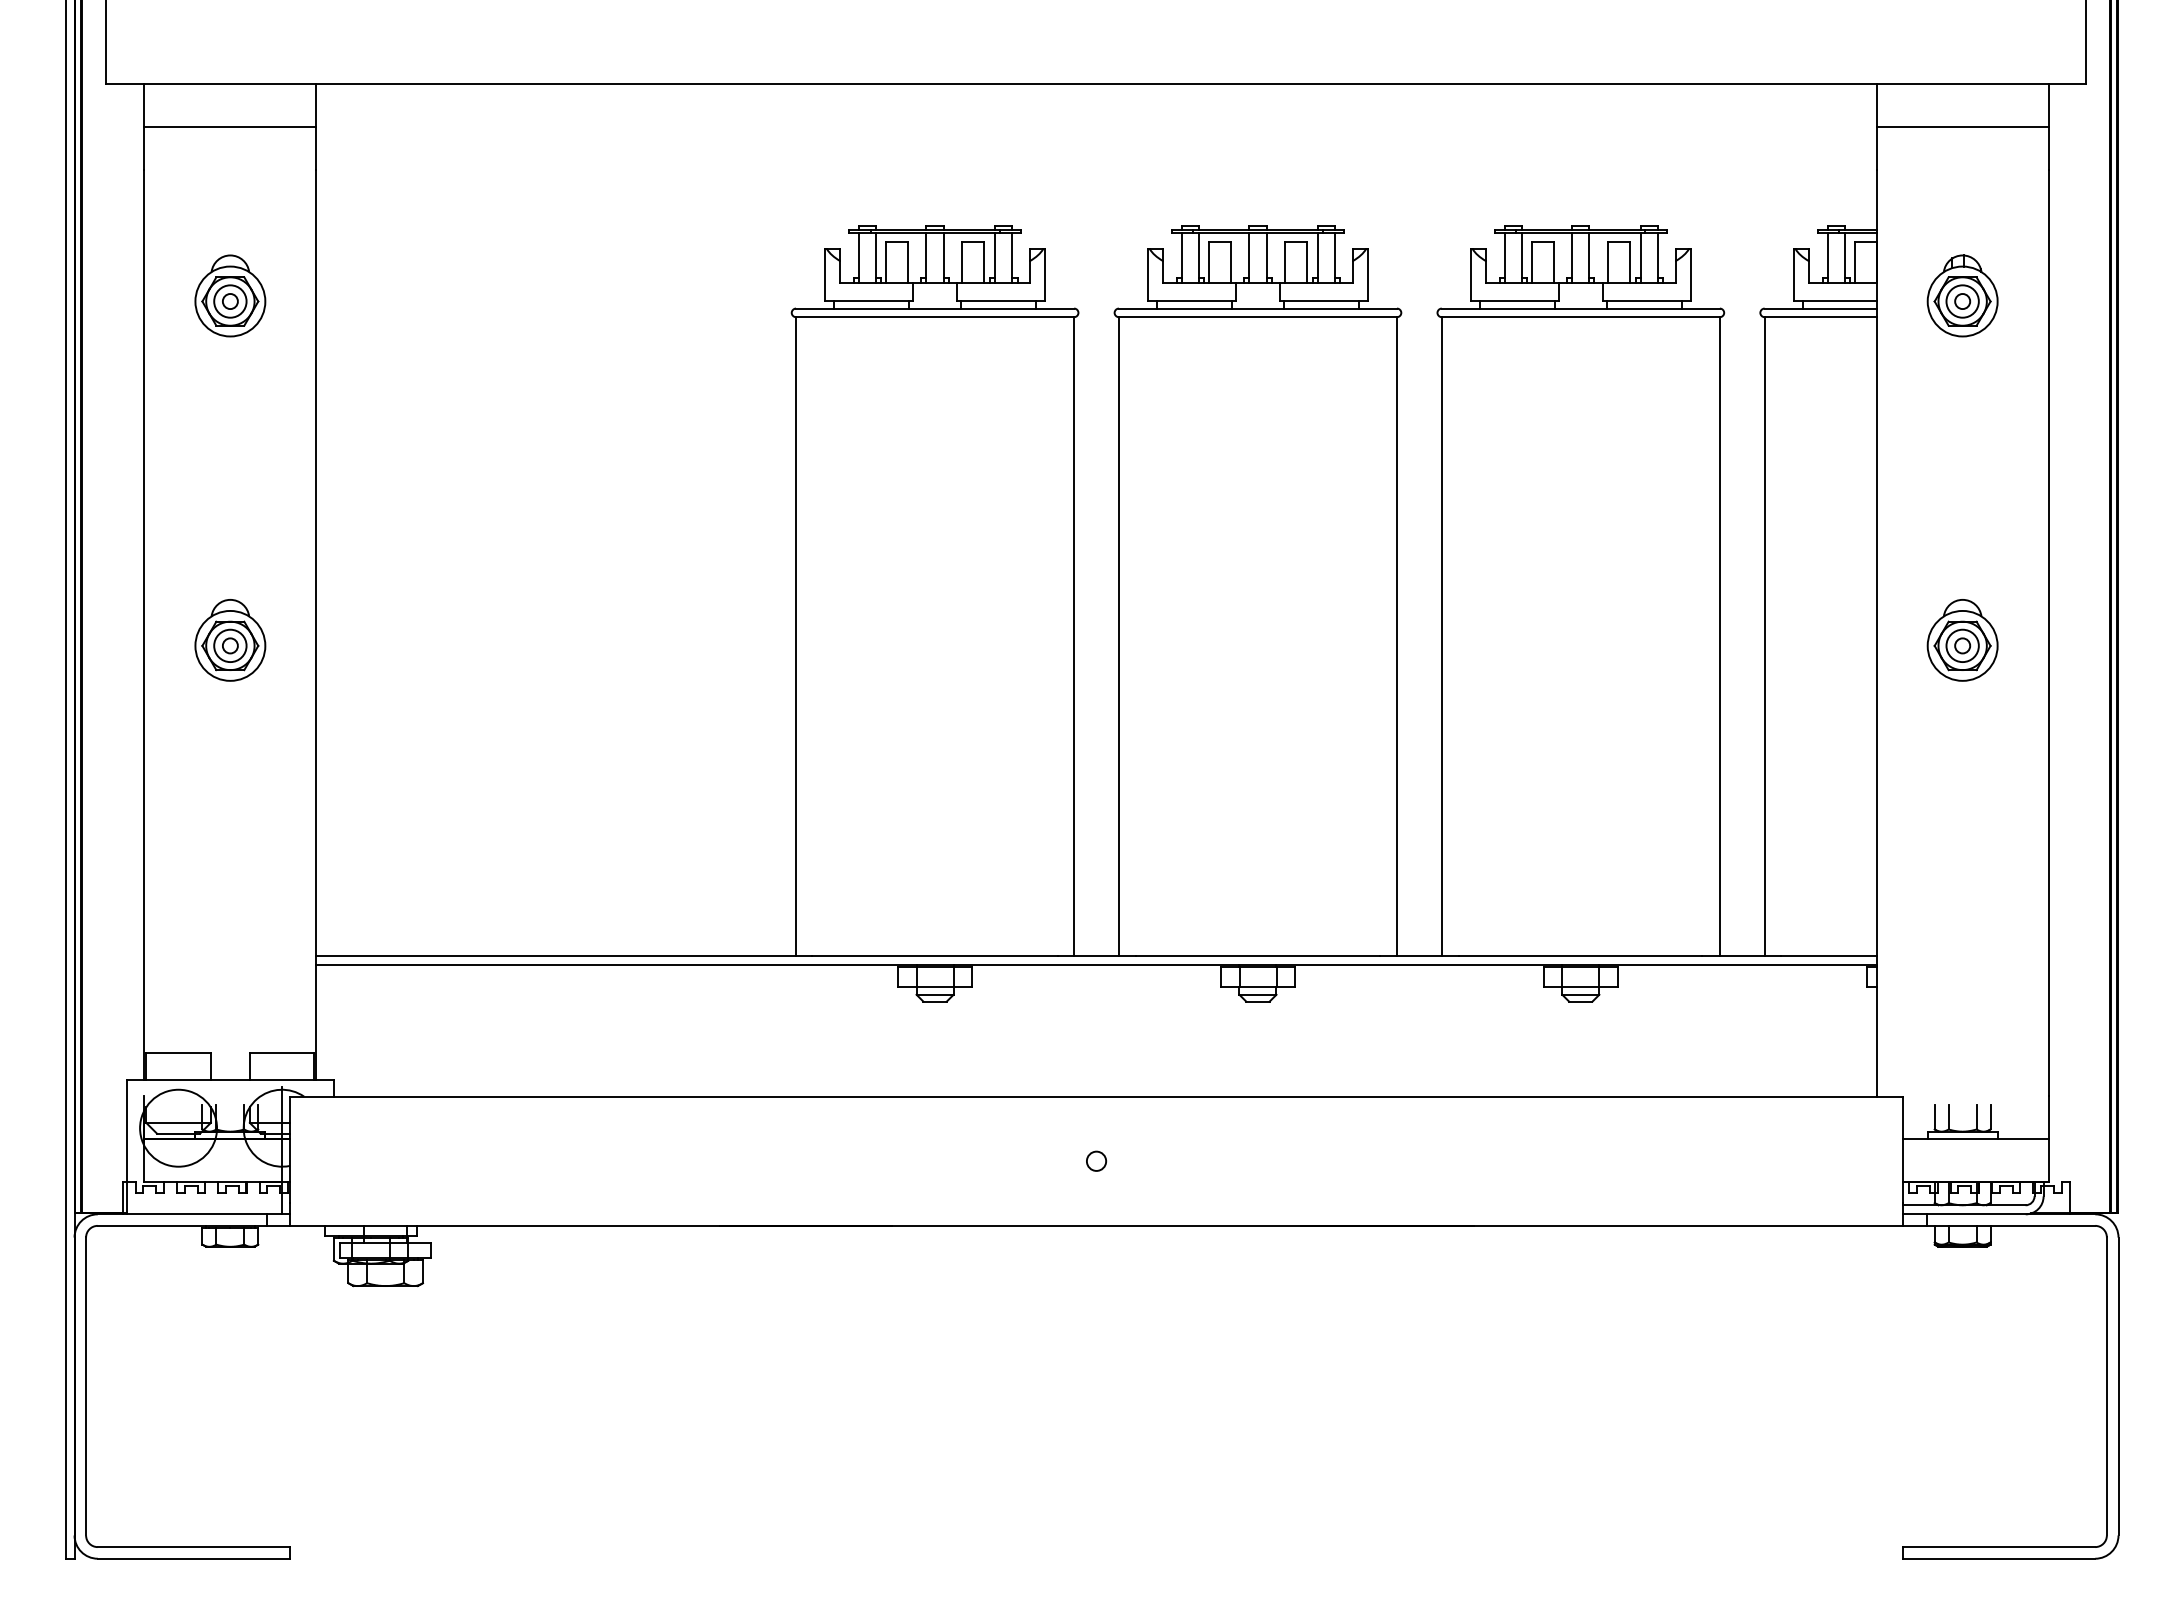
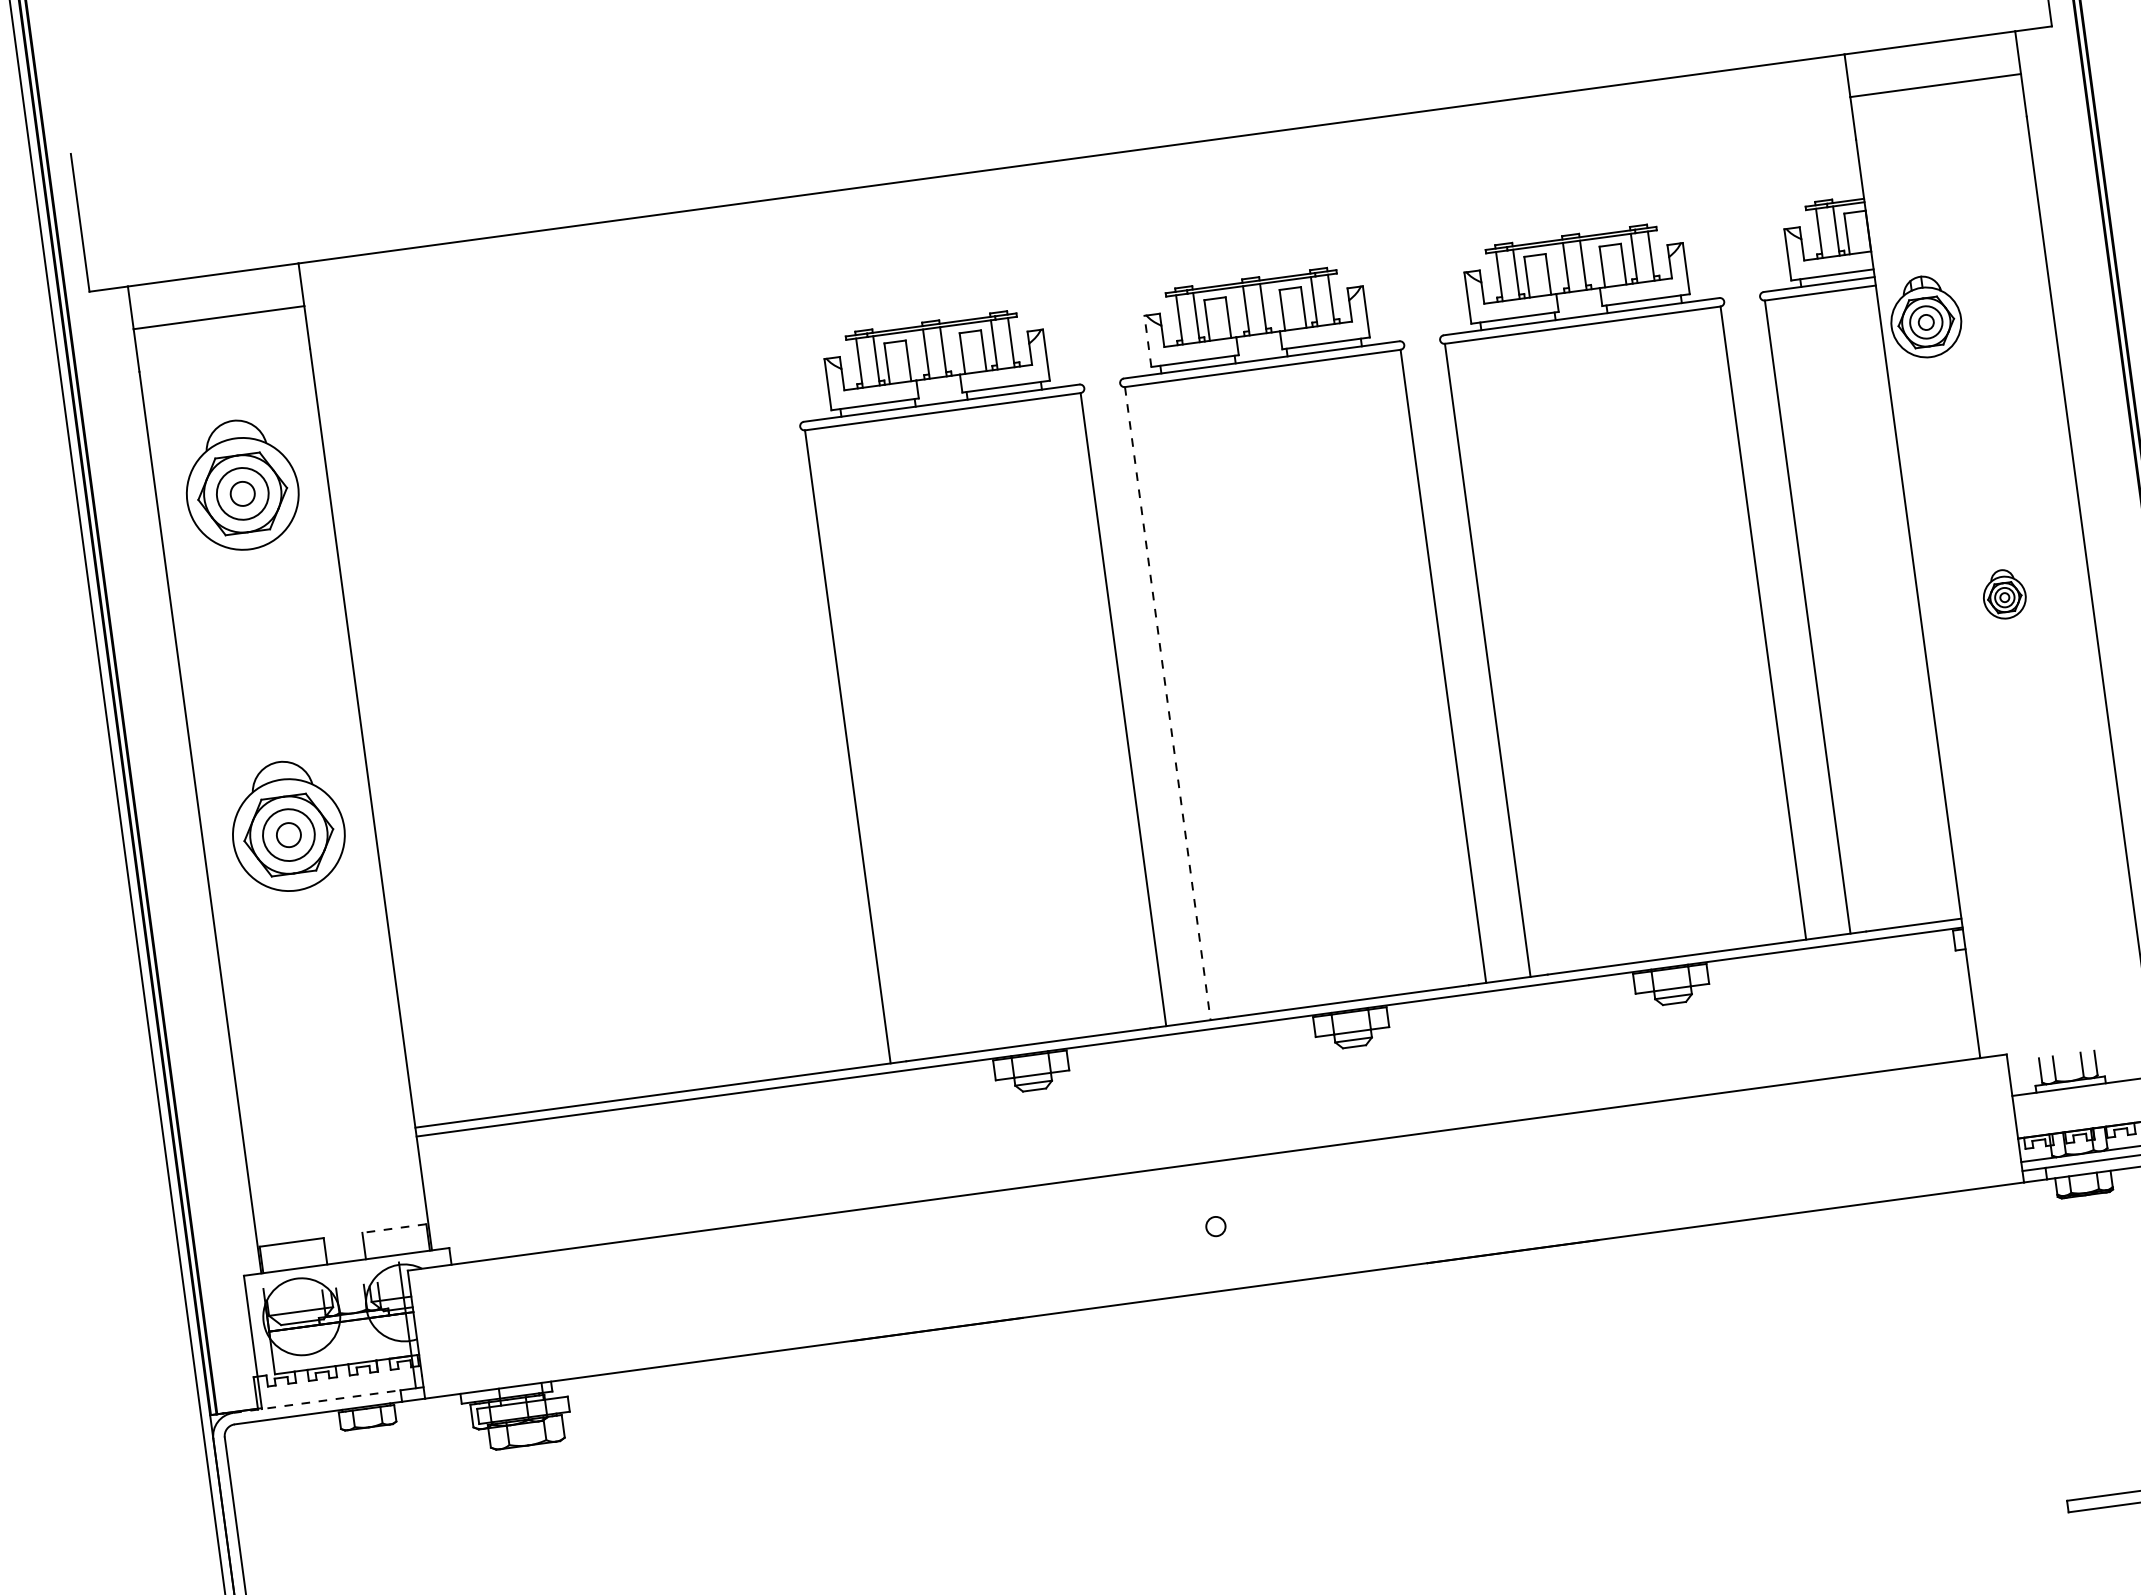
line: (1147, 275) -> (1147, 341), solid -> dashed
part: (230, 295) -> (241, 484), size x1.6
part: (1962, 295) -> (1925, 316), moved
line: (1118, 637) -> (1167, 704), solid -> dashed
part: (230, 640) -> (287, 826), size x1.6
part: (1962, 640) -> (2004, 594), size x0.6
line: (281, 1053) -> (393, 1228), solid -> dashed
line: (182, 1214) -> (317, 1401), solid -> dashed

